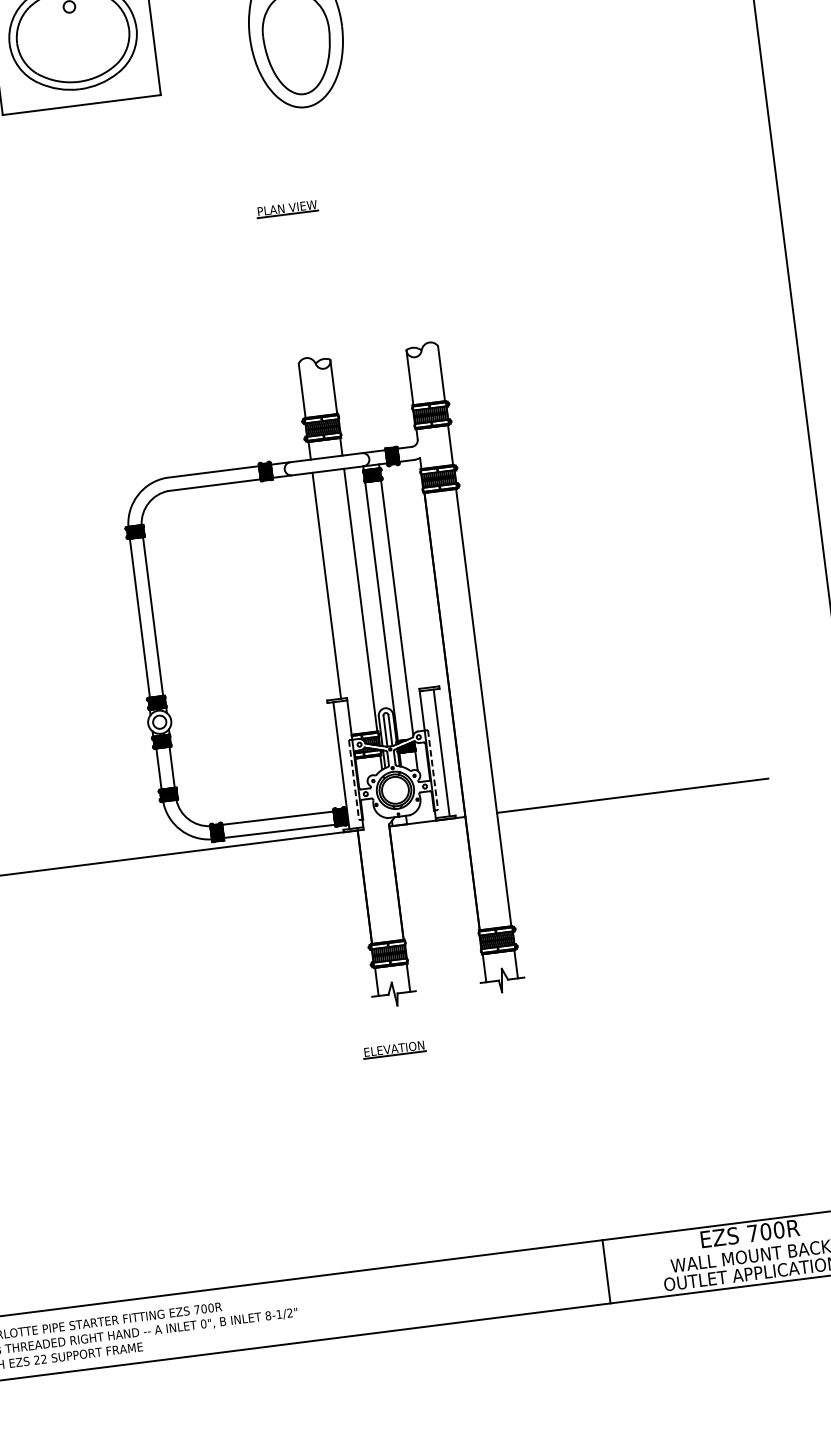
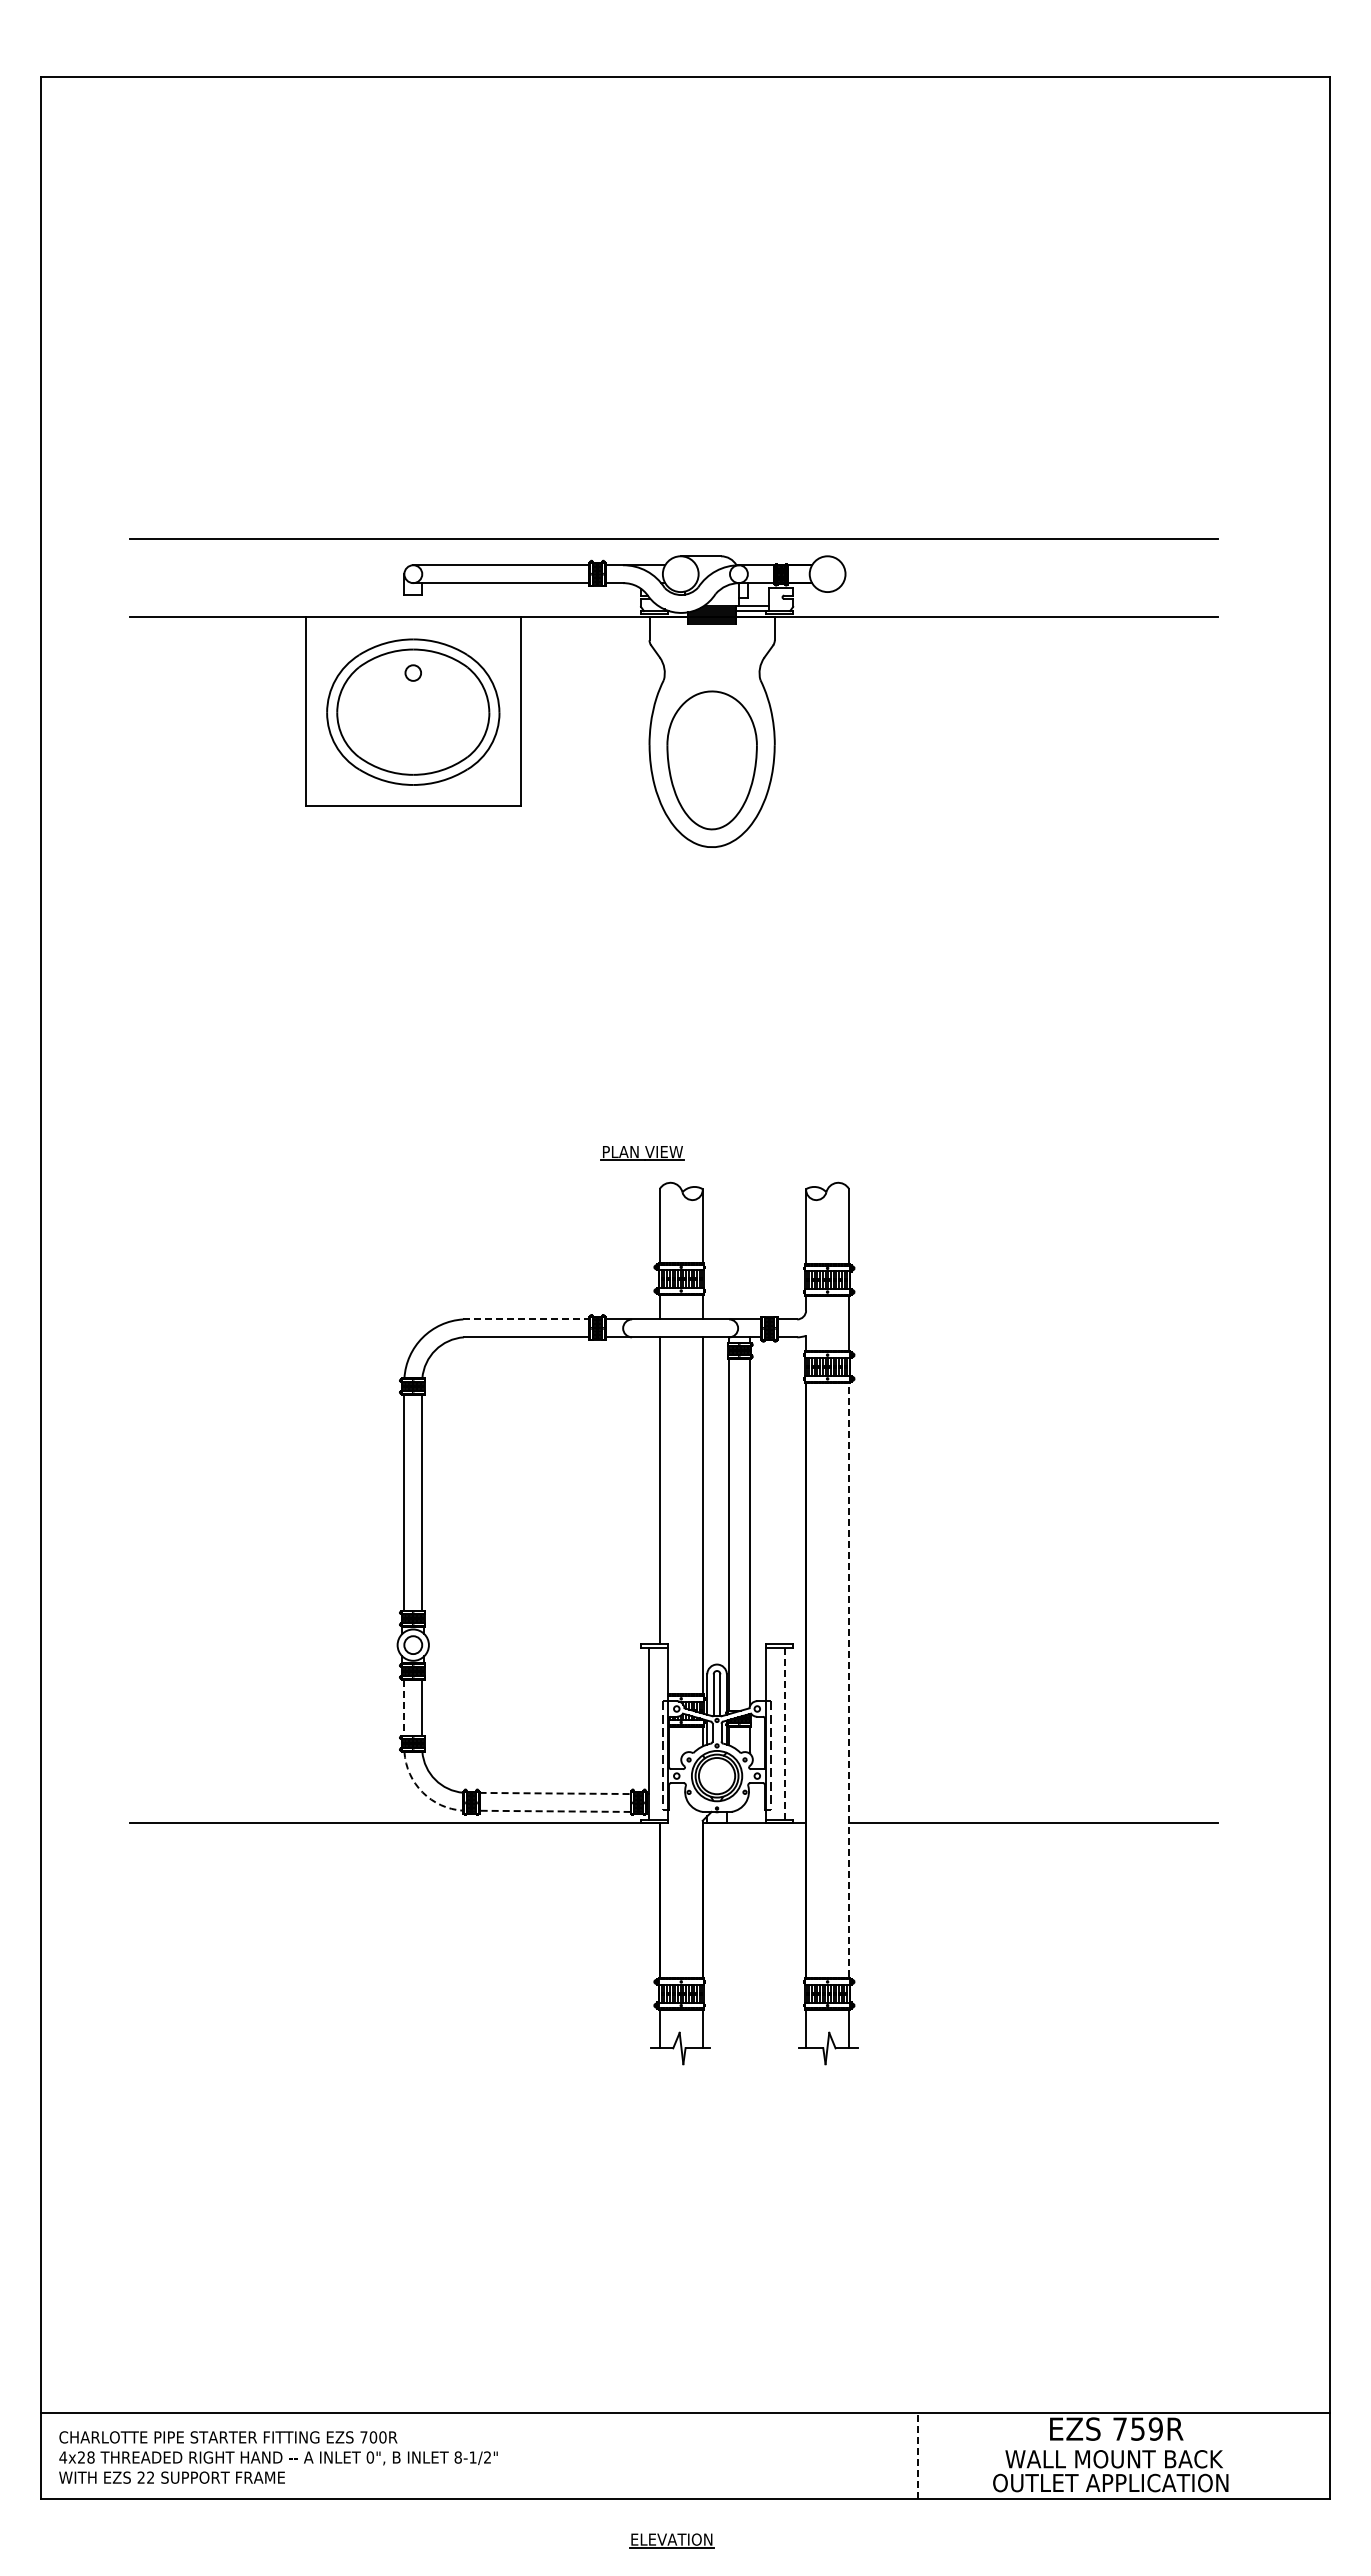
part: (287, 209) -> (642, 1153), moved
line: (212, 472) -> (526, 1319), solid -> dashed
line: (483, 706) -> (849, 1679), solid -> dashed
line: (441, 753) -> (785, 1734), solid -> dashed
line: (159, 768) -> (404, 1707), solid -> dashed
line: (278, 818) -> (555, 1793), solid -> dashed
arc: (180, 829) -> (422, 1792), solid -> dashed
line: (279, 831) -> (555, 1811), solid -> dashed
part: (394, 1049) -> (671, 2540), moved
text: (772, 1230) -> (1146, 2428), 700R -> 759R
line: (606, 1271) -> (918, 2455), solid -> dashed

